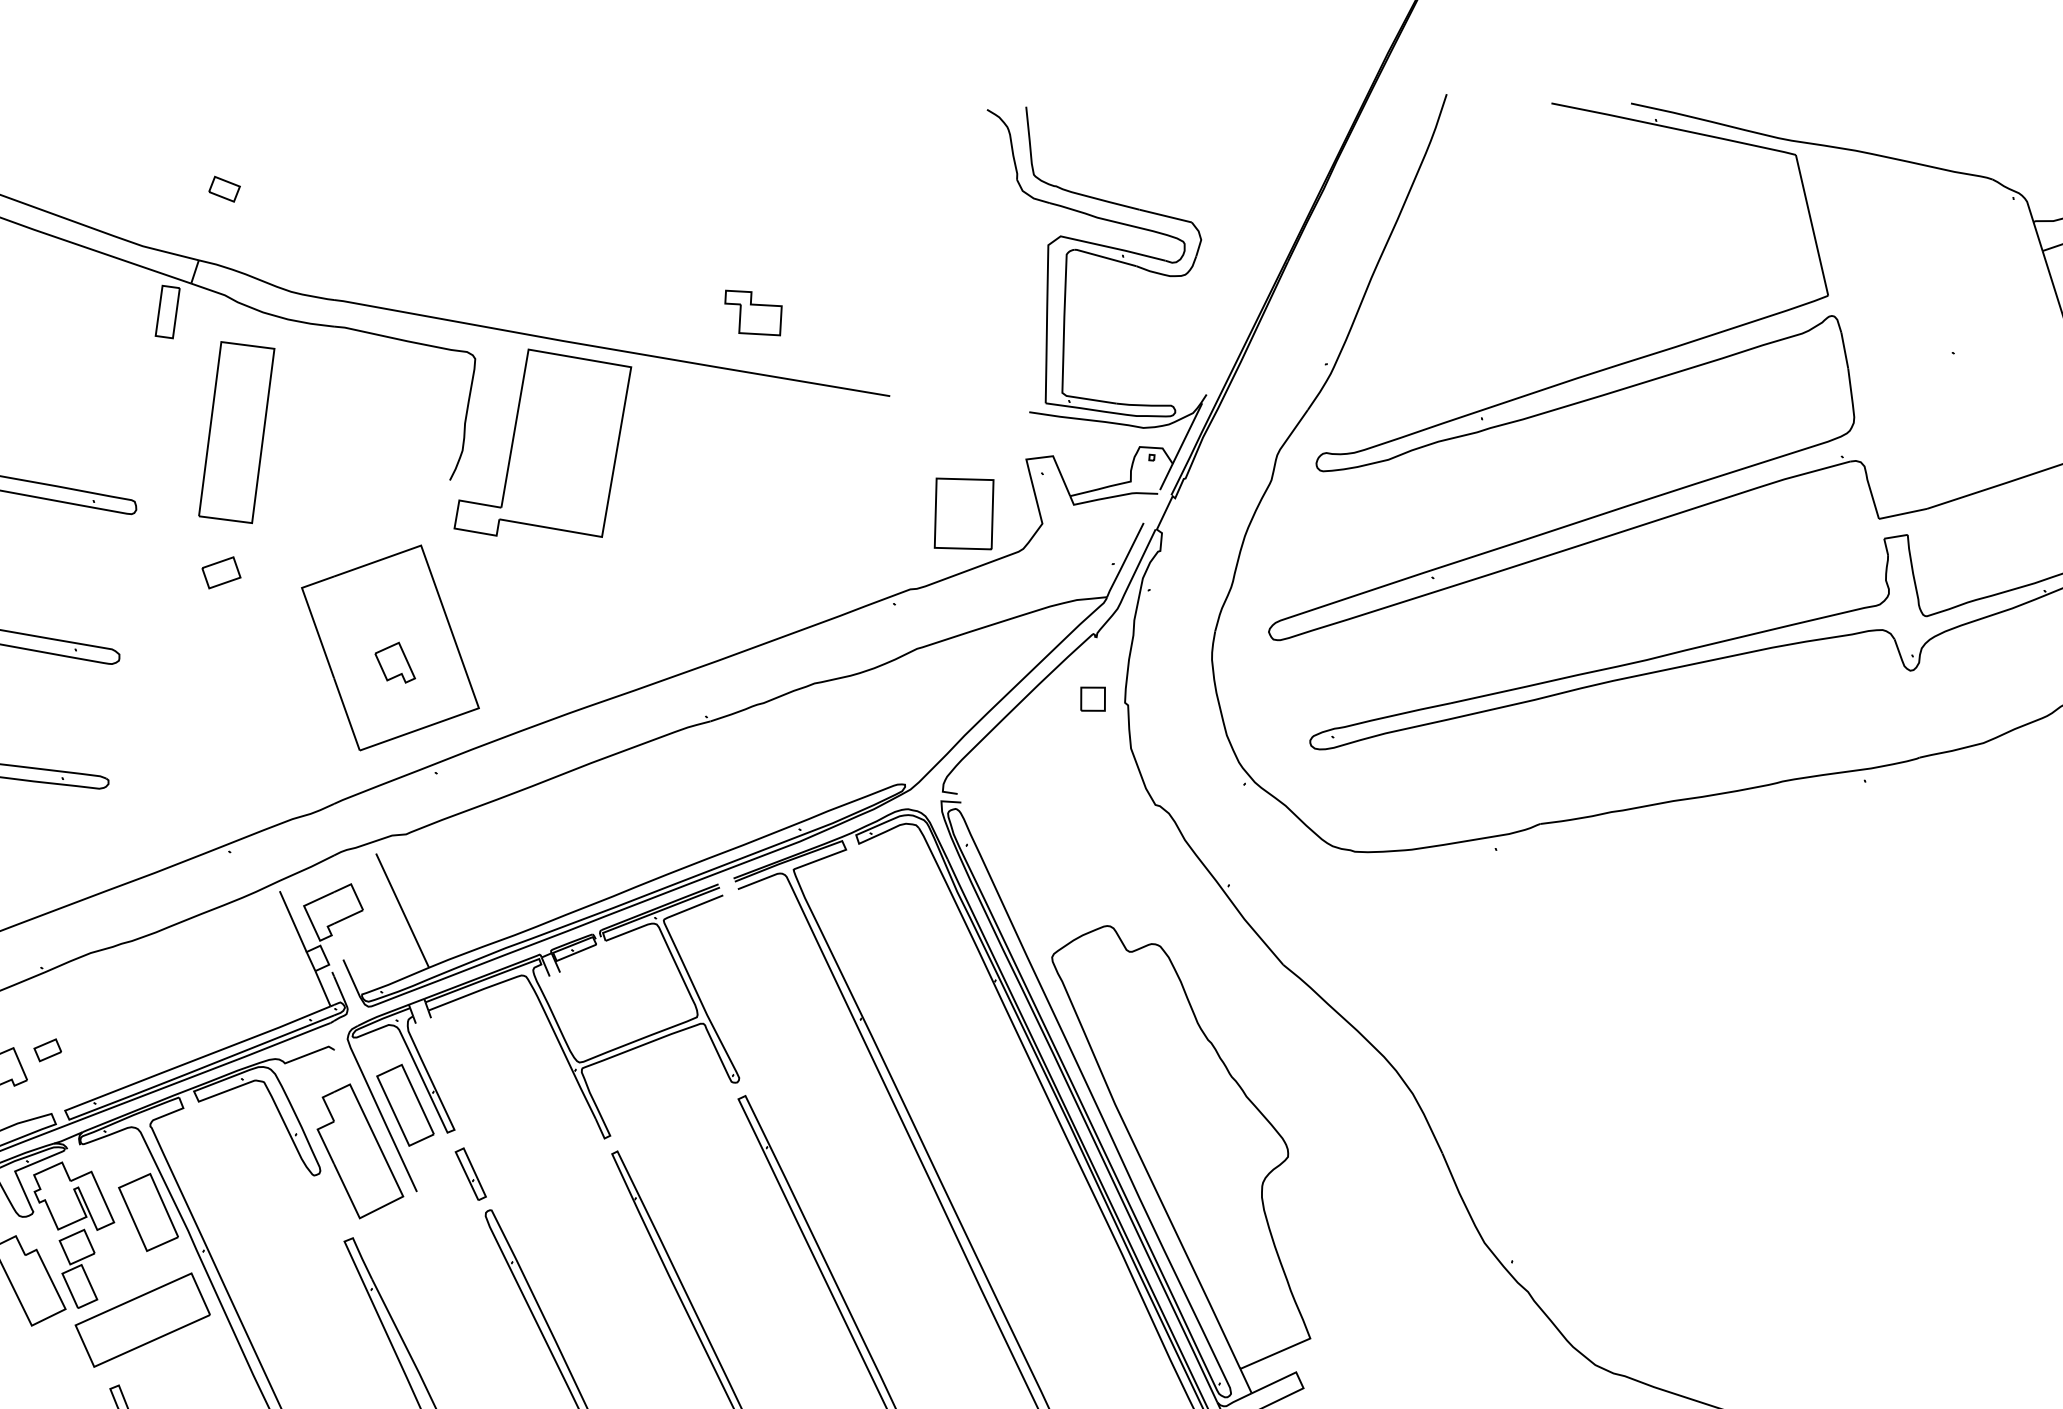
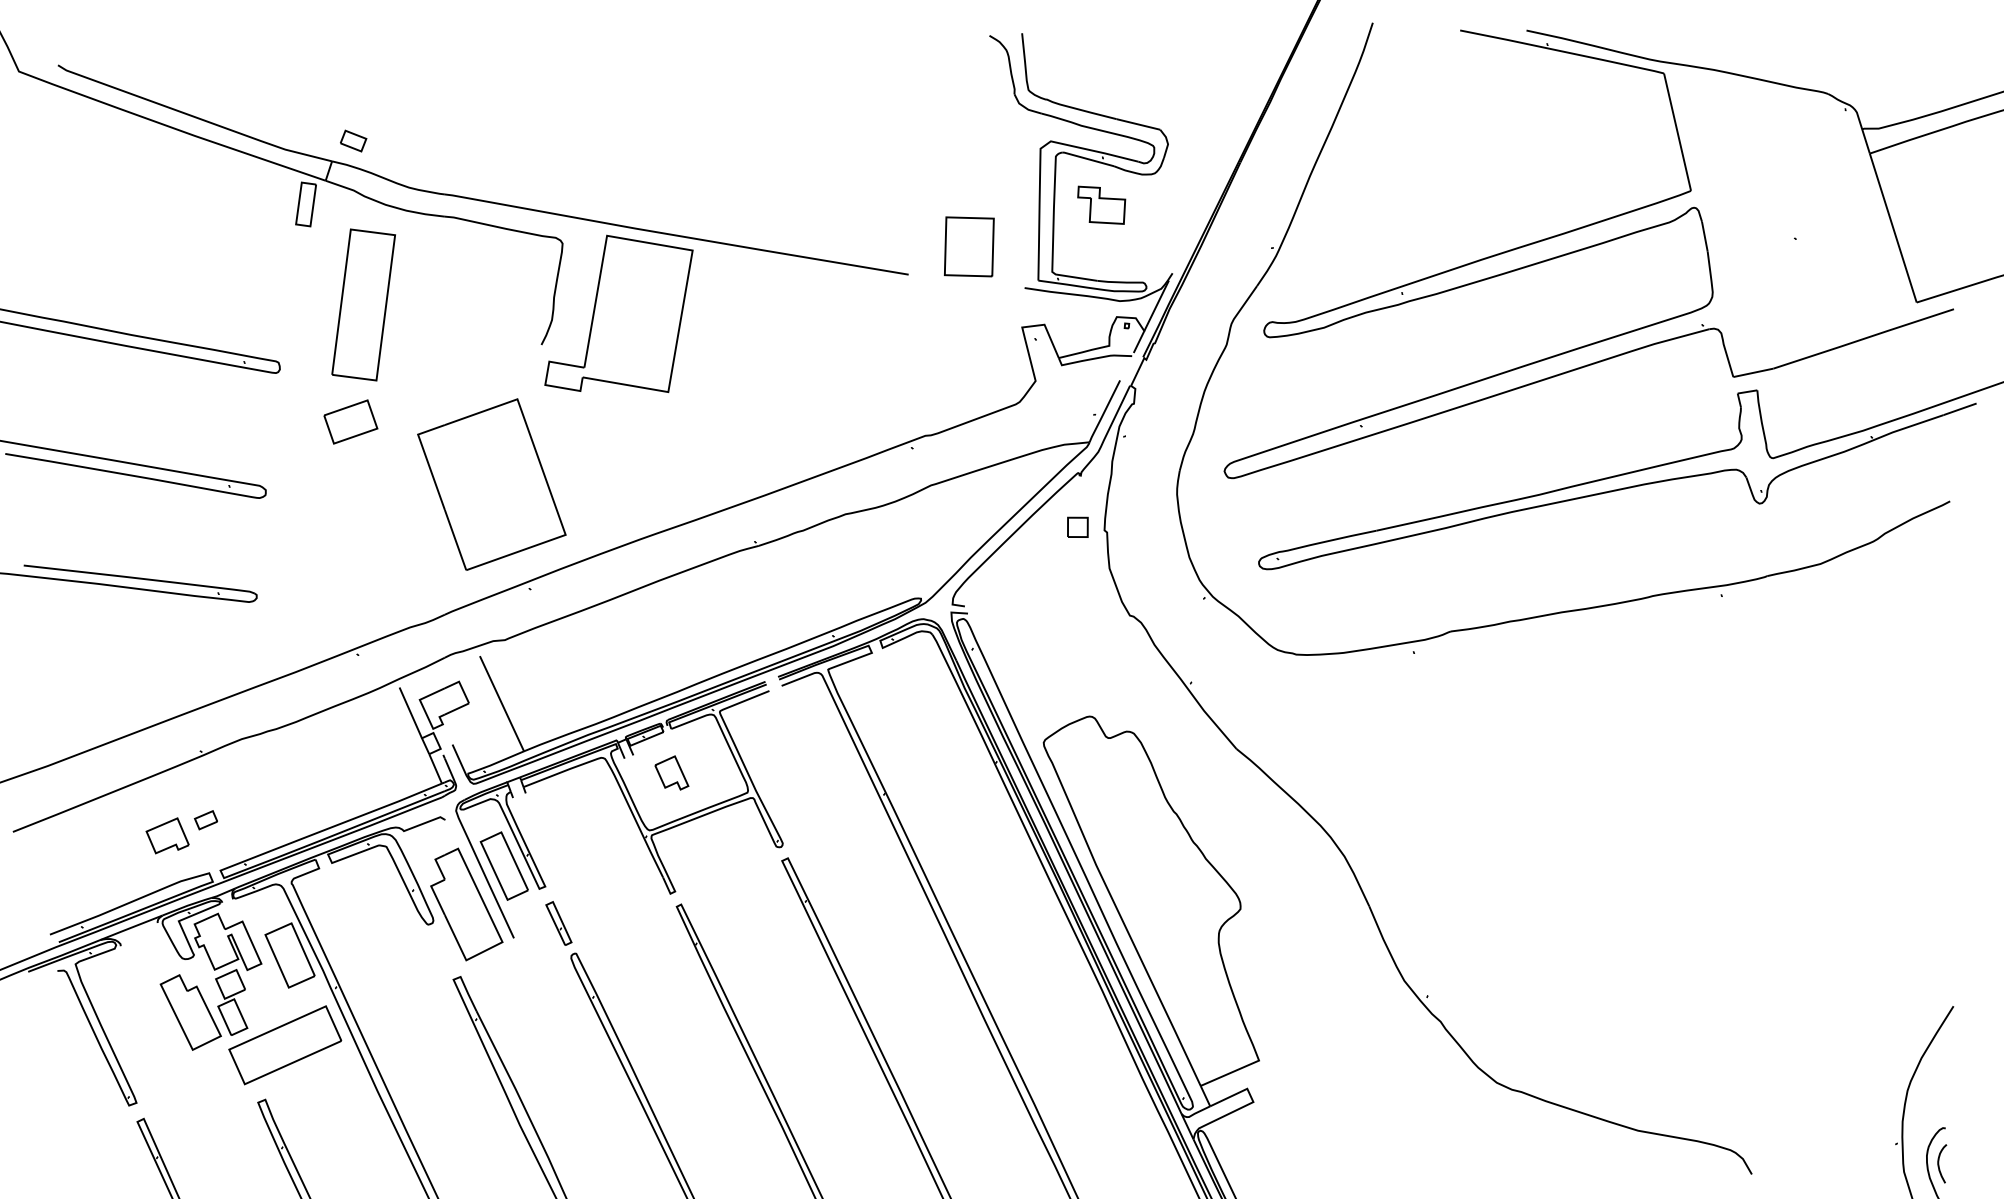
part: (224, 188) -> (353, 140), moved
part: (753, 312) -> (1101, 204), moved
part: (964, 513) -> (969, 246), moved
part: (220, 572) -> (350, 421), size x1.67
part: (394, 662) -> (671, 772), moved

